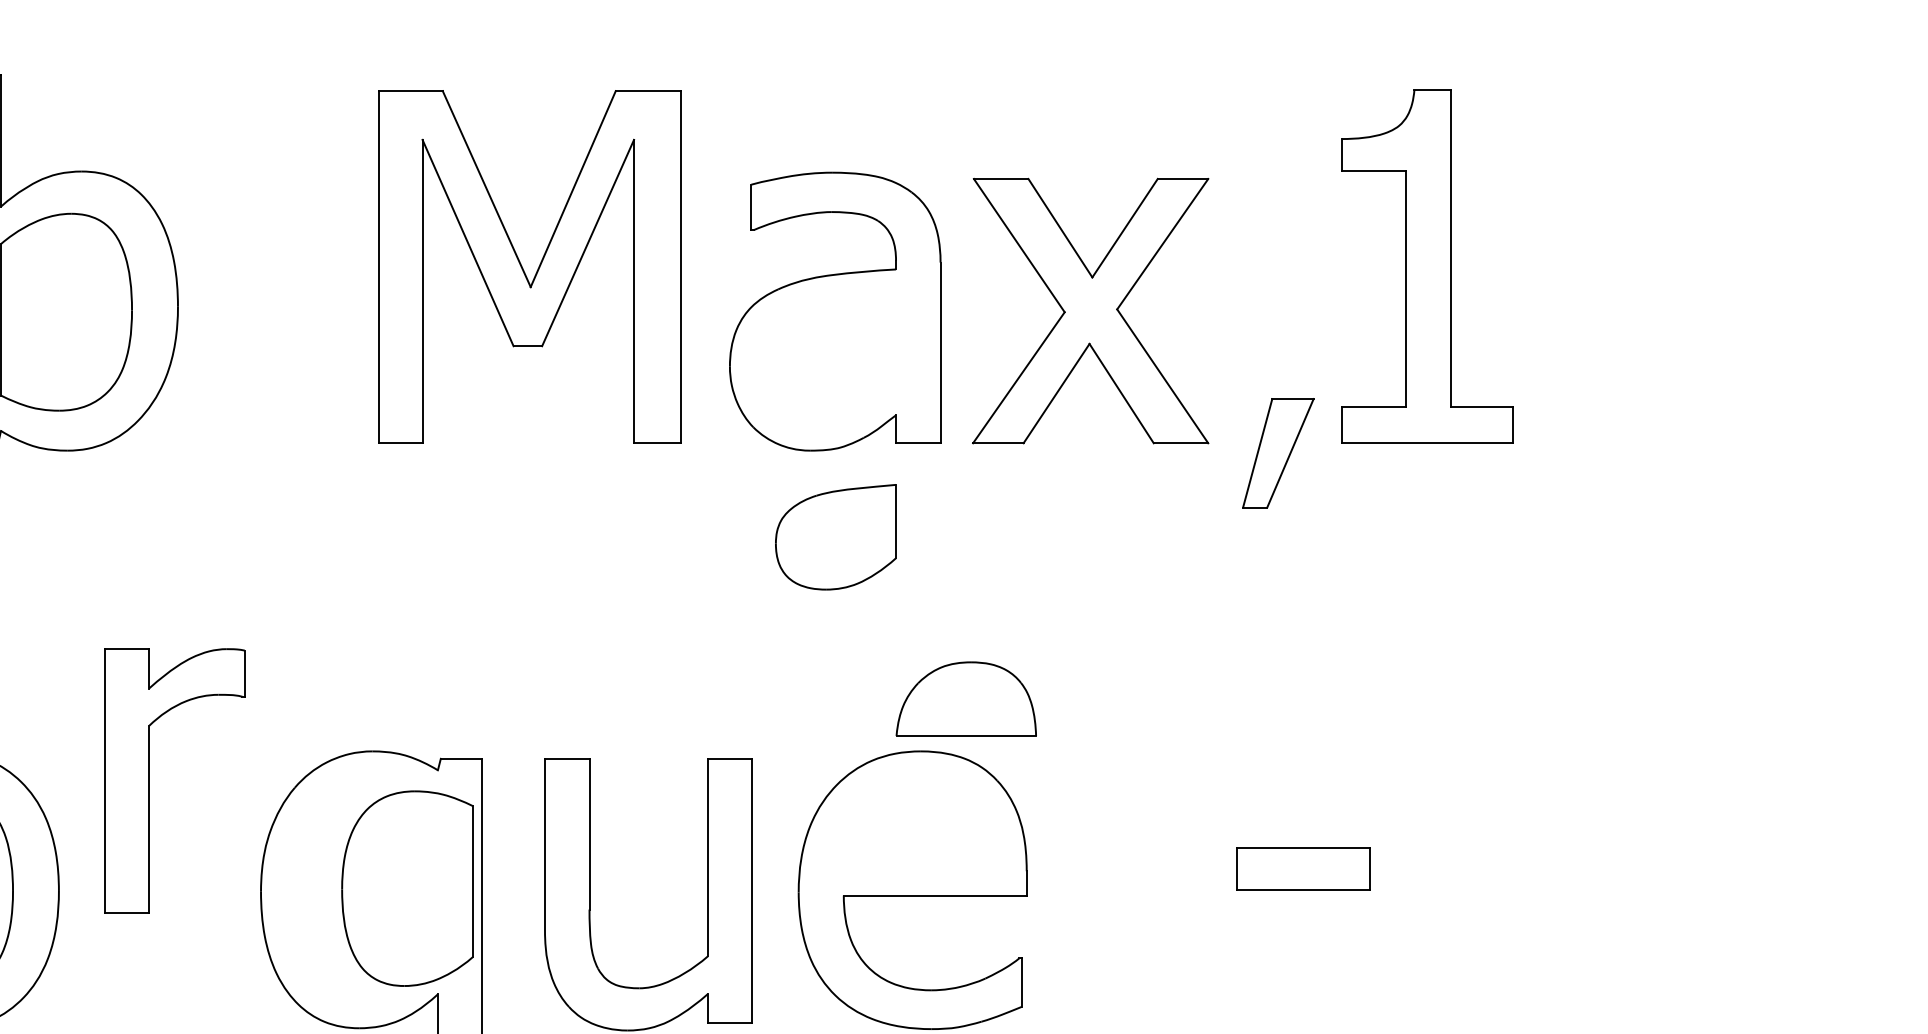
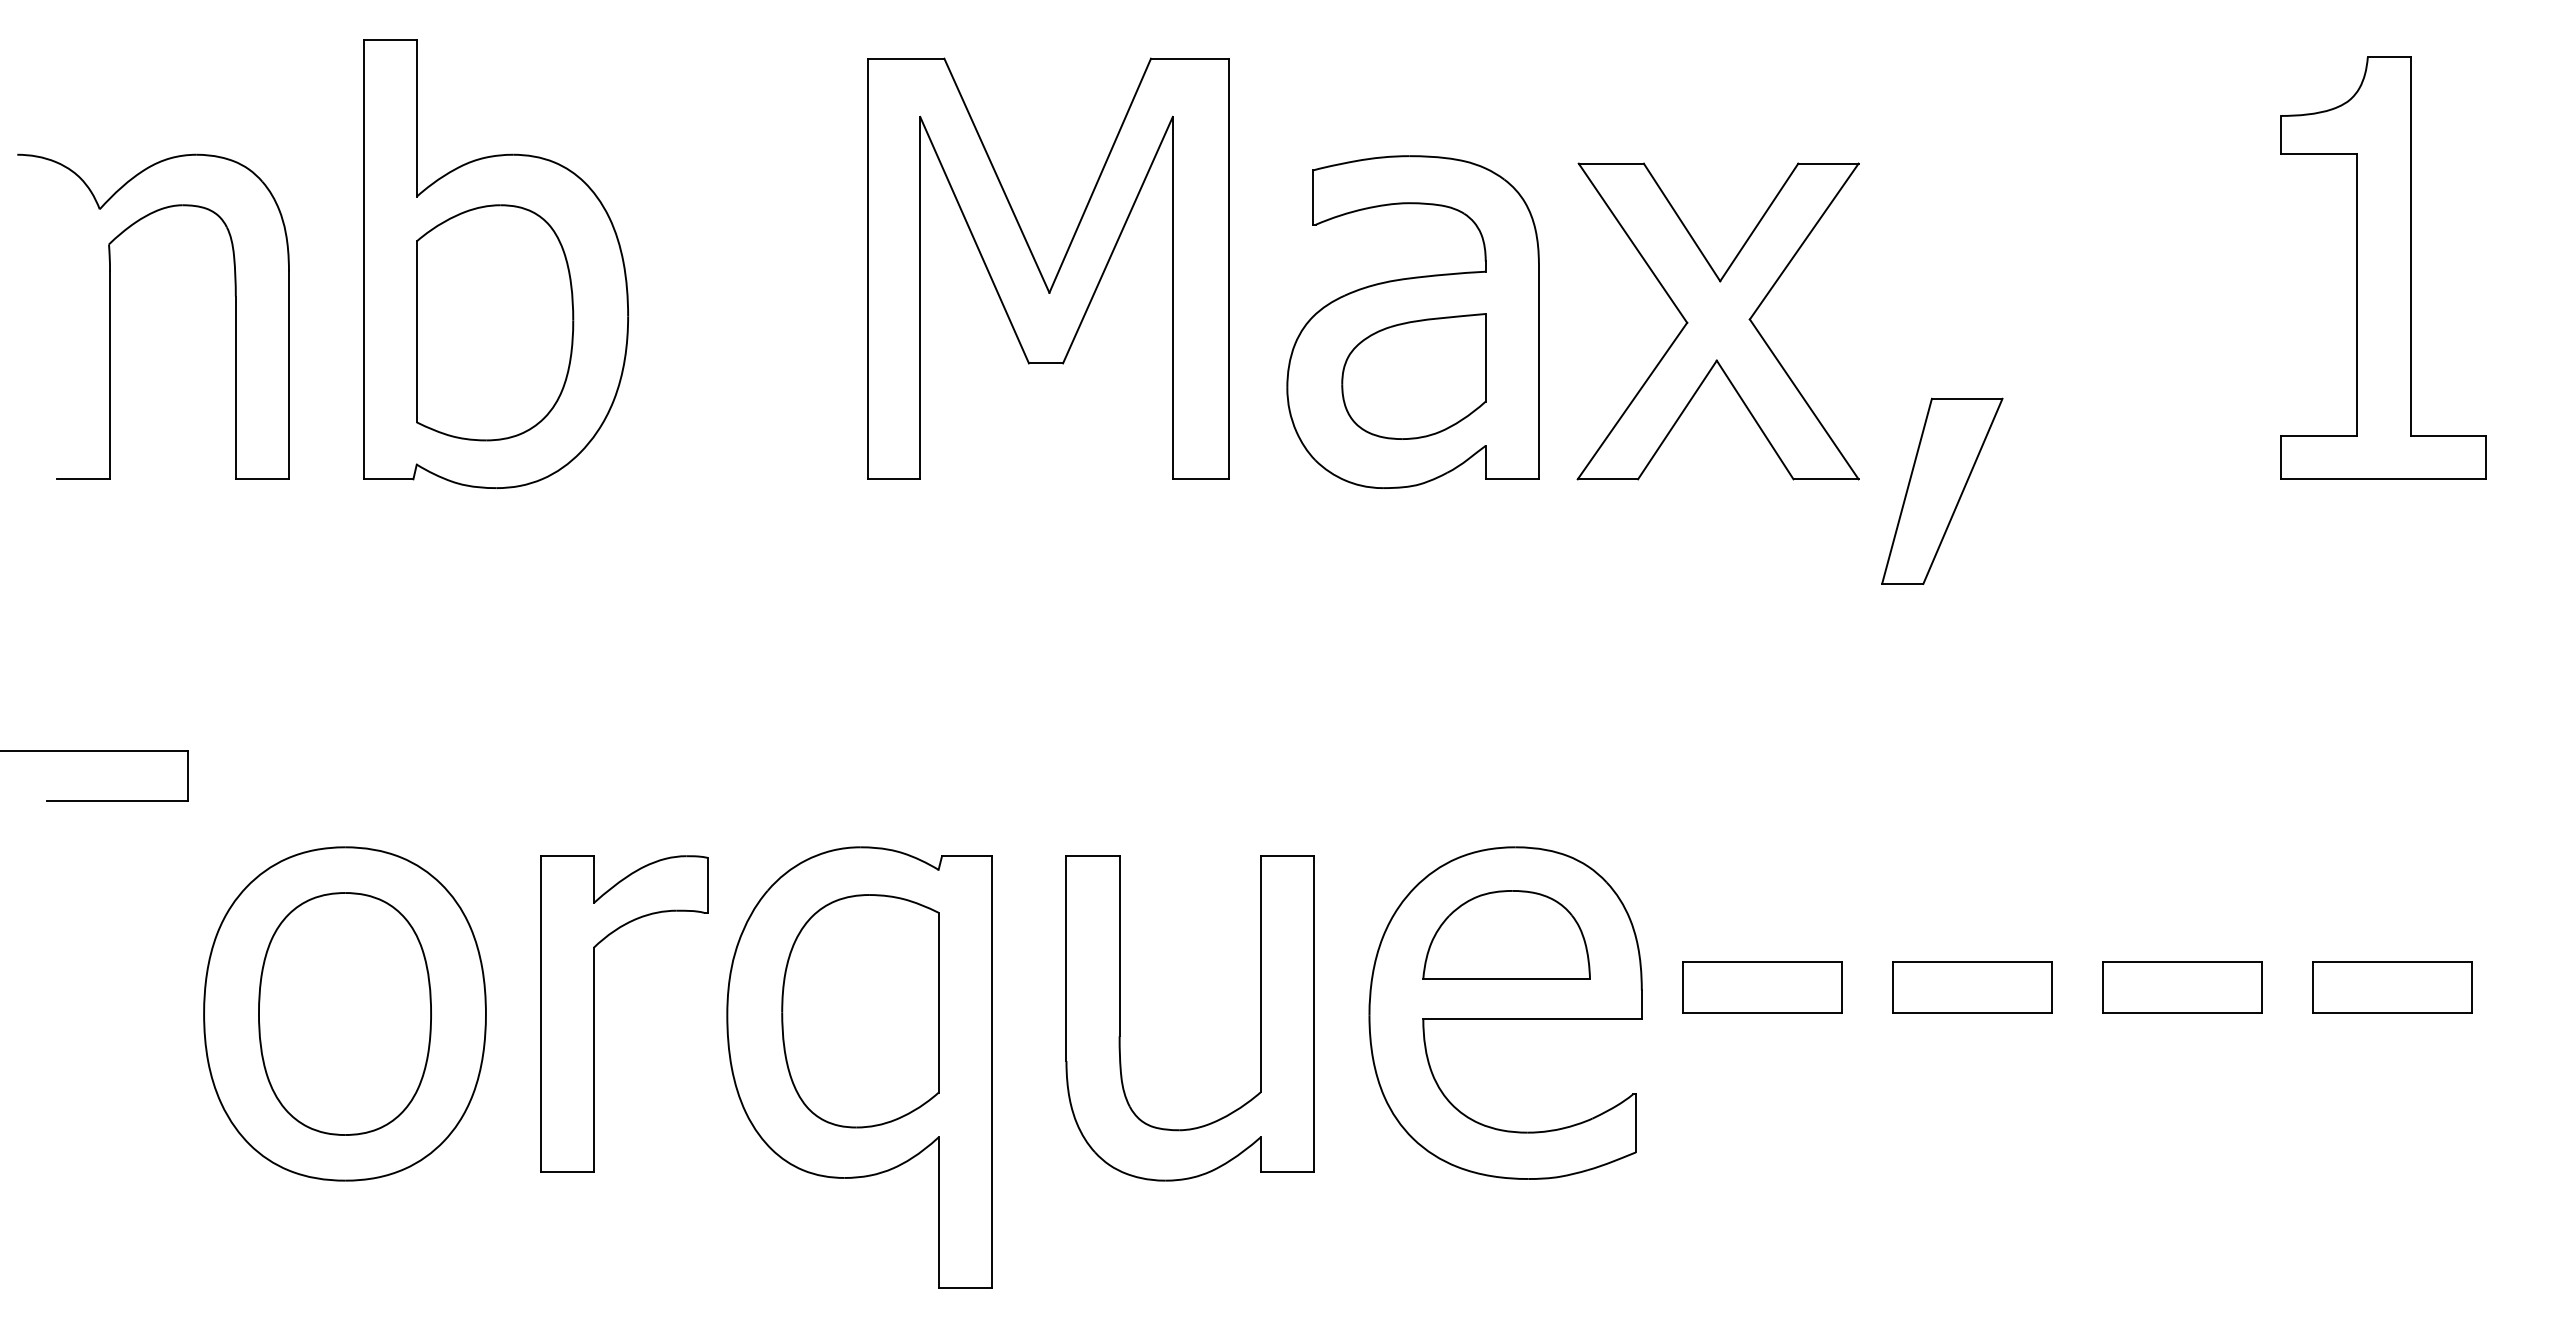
part: (1427, 265) -> (2383, 267), moved
part: (1278, 452) -> (1942, 490), size x1.43
part: (835, 537) -> (1413, 376), moved
part: (966, 698) -> (1506, 934), moved
part: (149, 780) -> (594, 1013), moved
part: (1127, 868) -> (1762, 987), added
part: (1479, 868) -> (2182, 987), added
part: (1655, 868) -> (2392, 987), added
part: (407, 888) -> (860, 1011), moved

